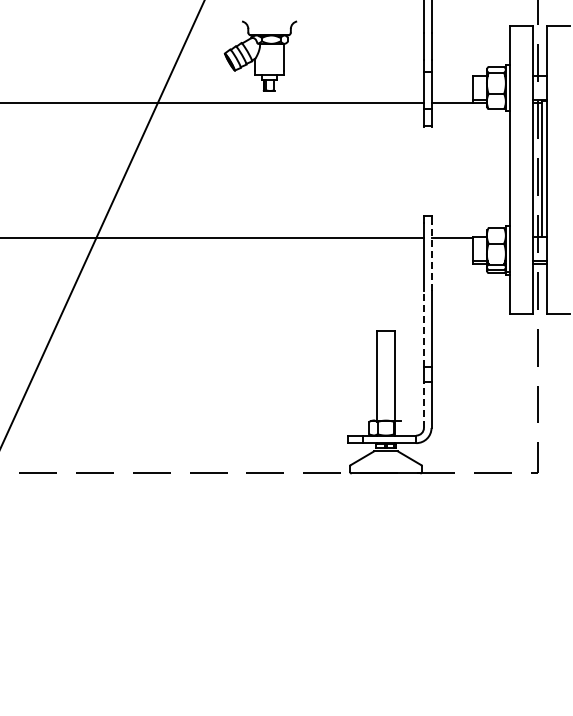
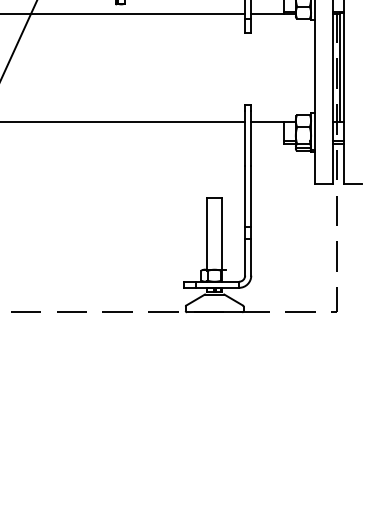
line: (431, 256) -> (251, 137), dashed -> solid
line: (423, 329) -> (244, 196), dashed -> solid
line: (423, 405) -> (244, 257), dashed -> solid

